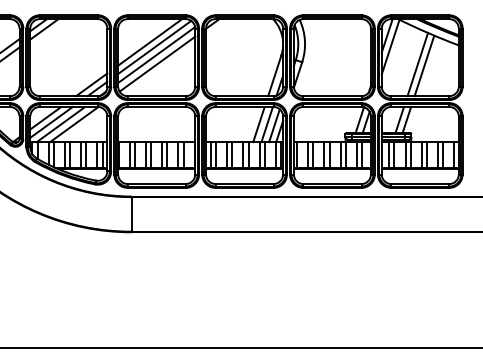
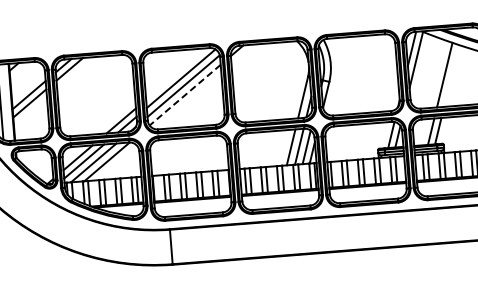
line: (150, 42) -> (176, 74), removed
line: (157, 64) -> (185, 95), solid -> dashed
line: (424, 65) -> (451, 75), removed

